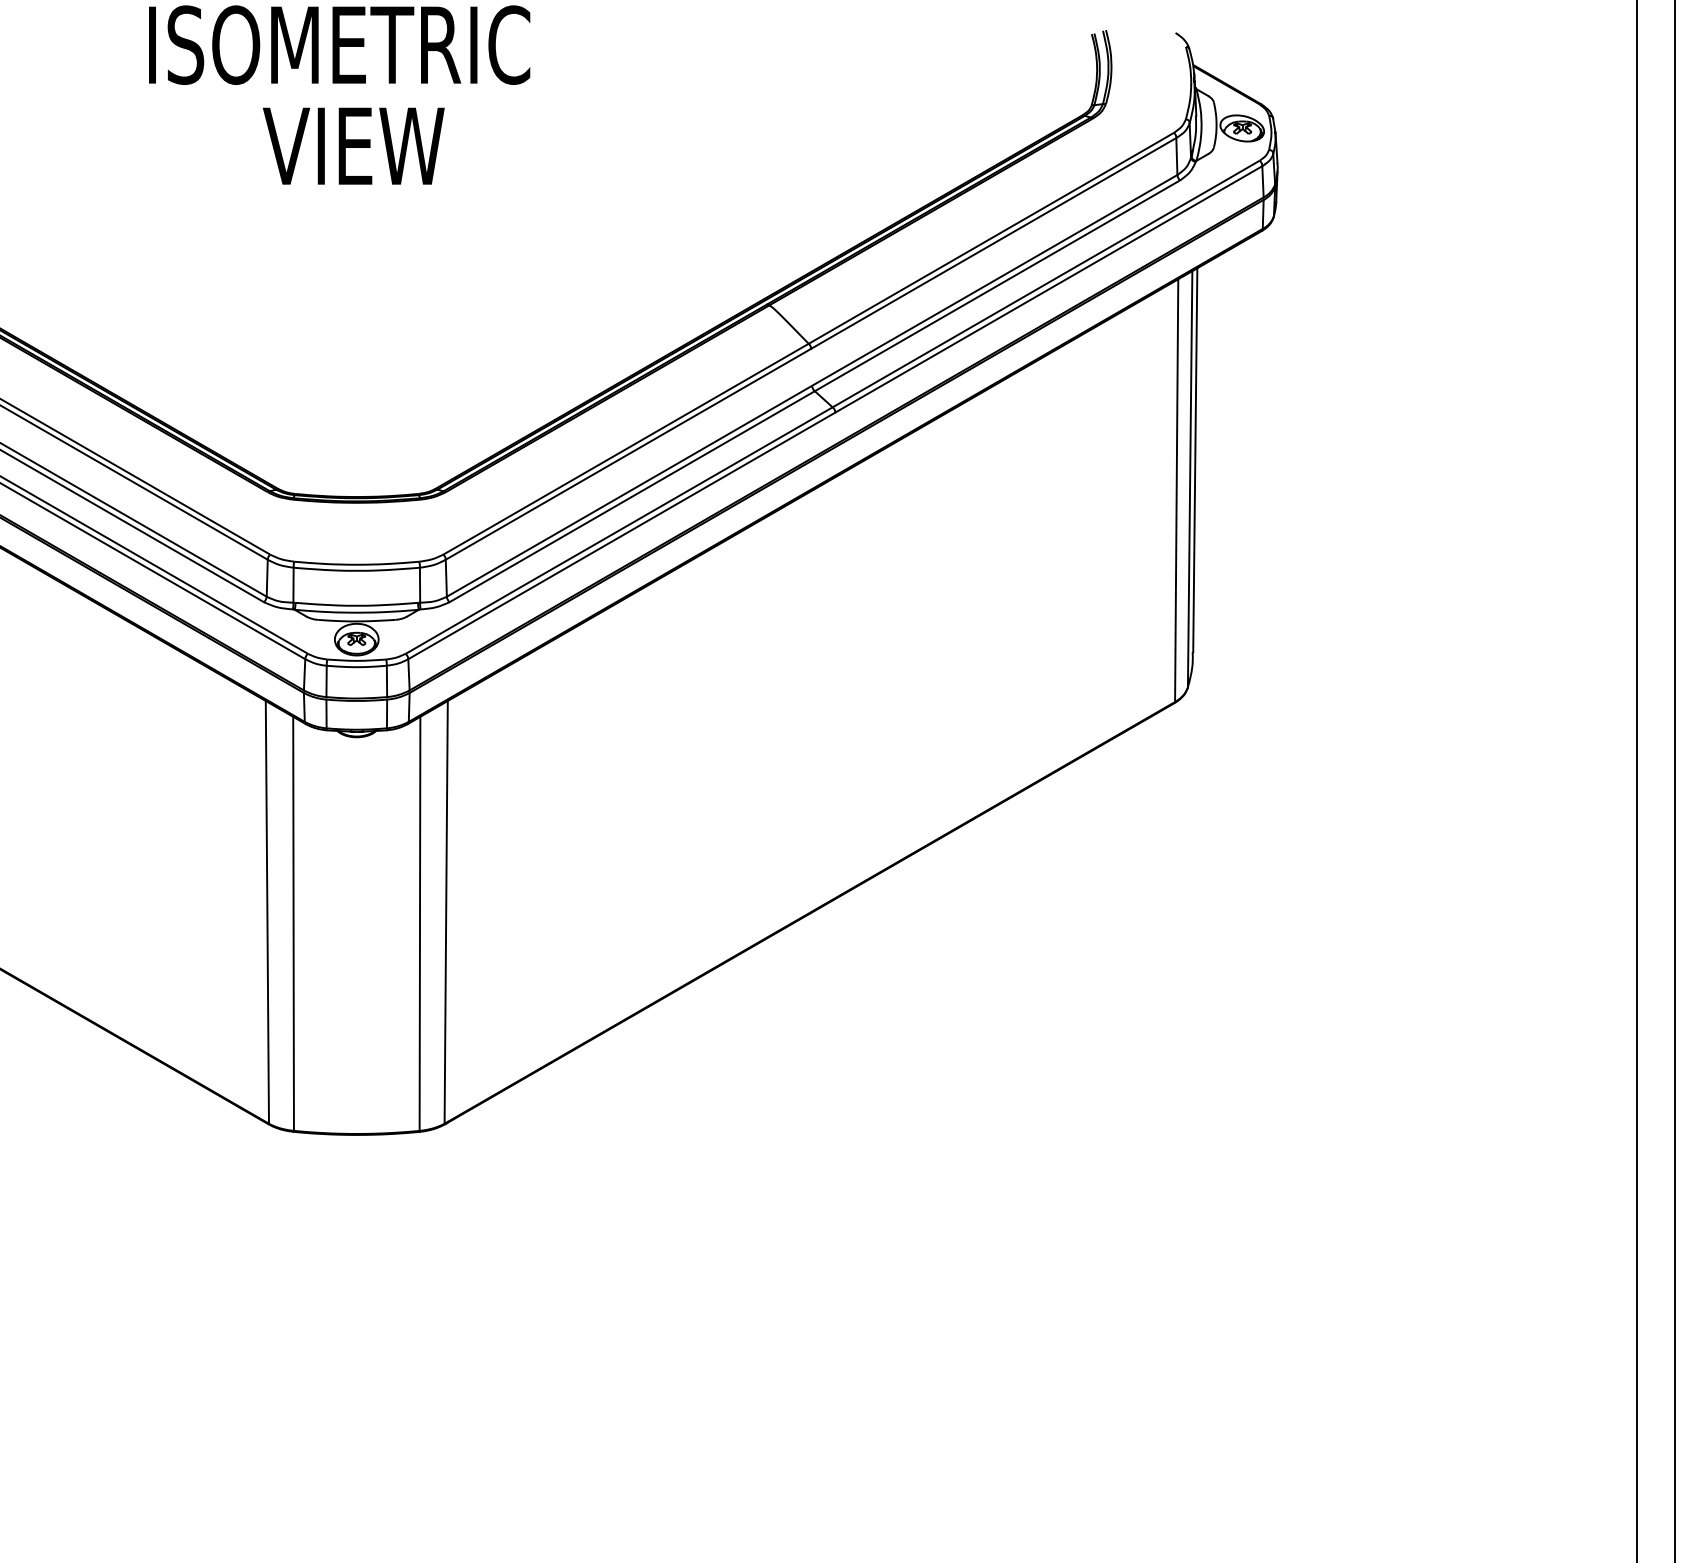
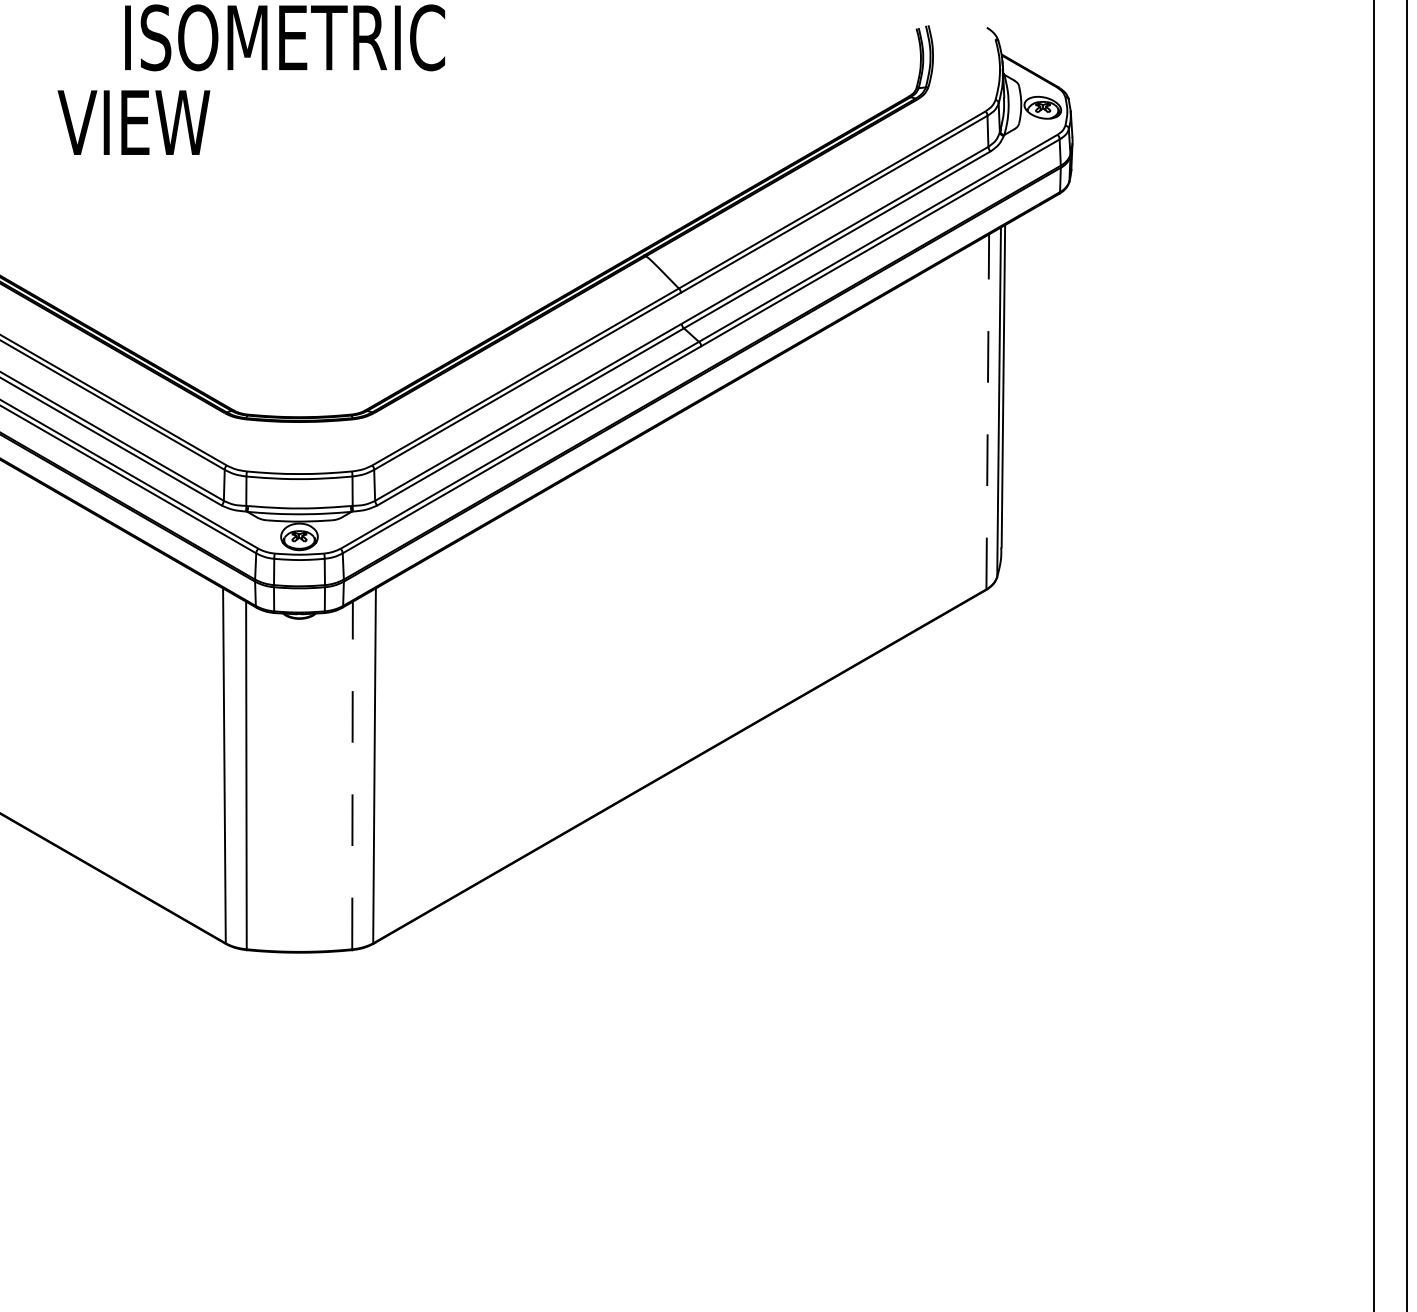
text: (353, 145) -> (133, 122), moved
line: (1176, 490) -> (987, 411), solid -> dashed
line: (419, 923) -> (352, 775), solid -> dashed

